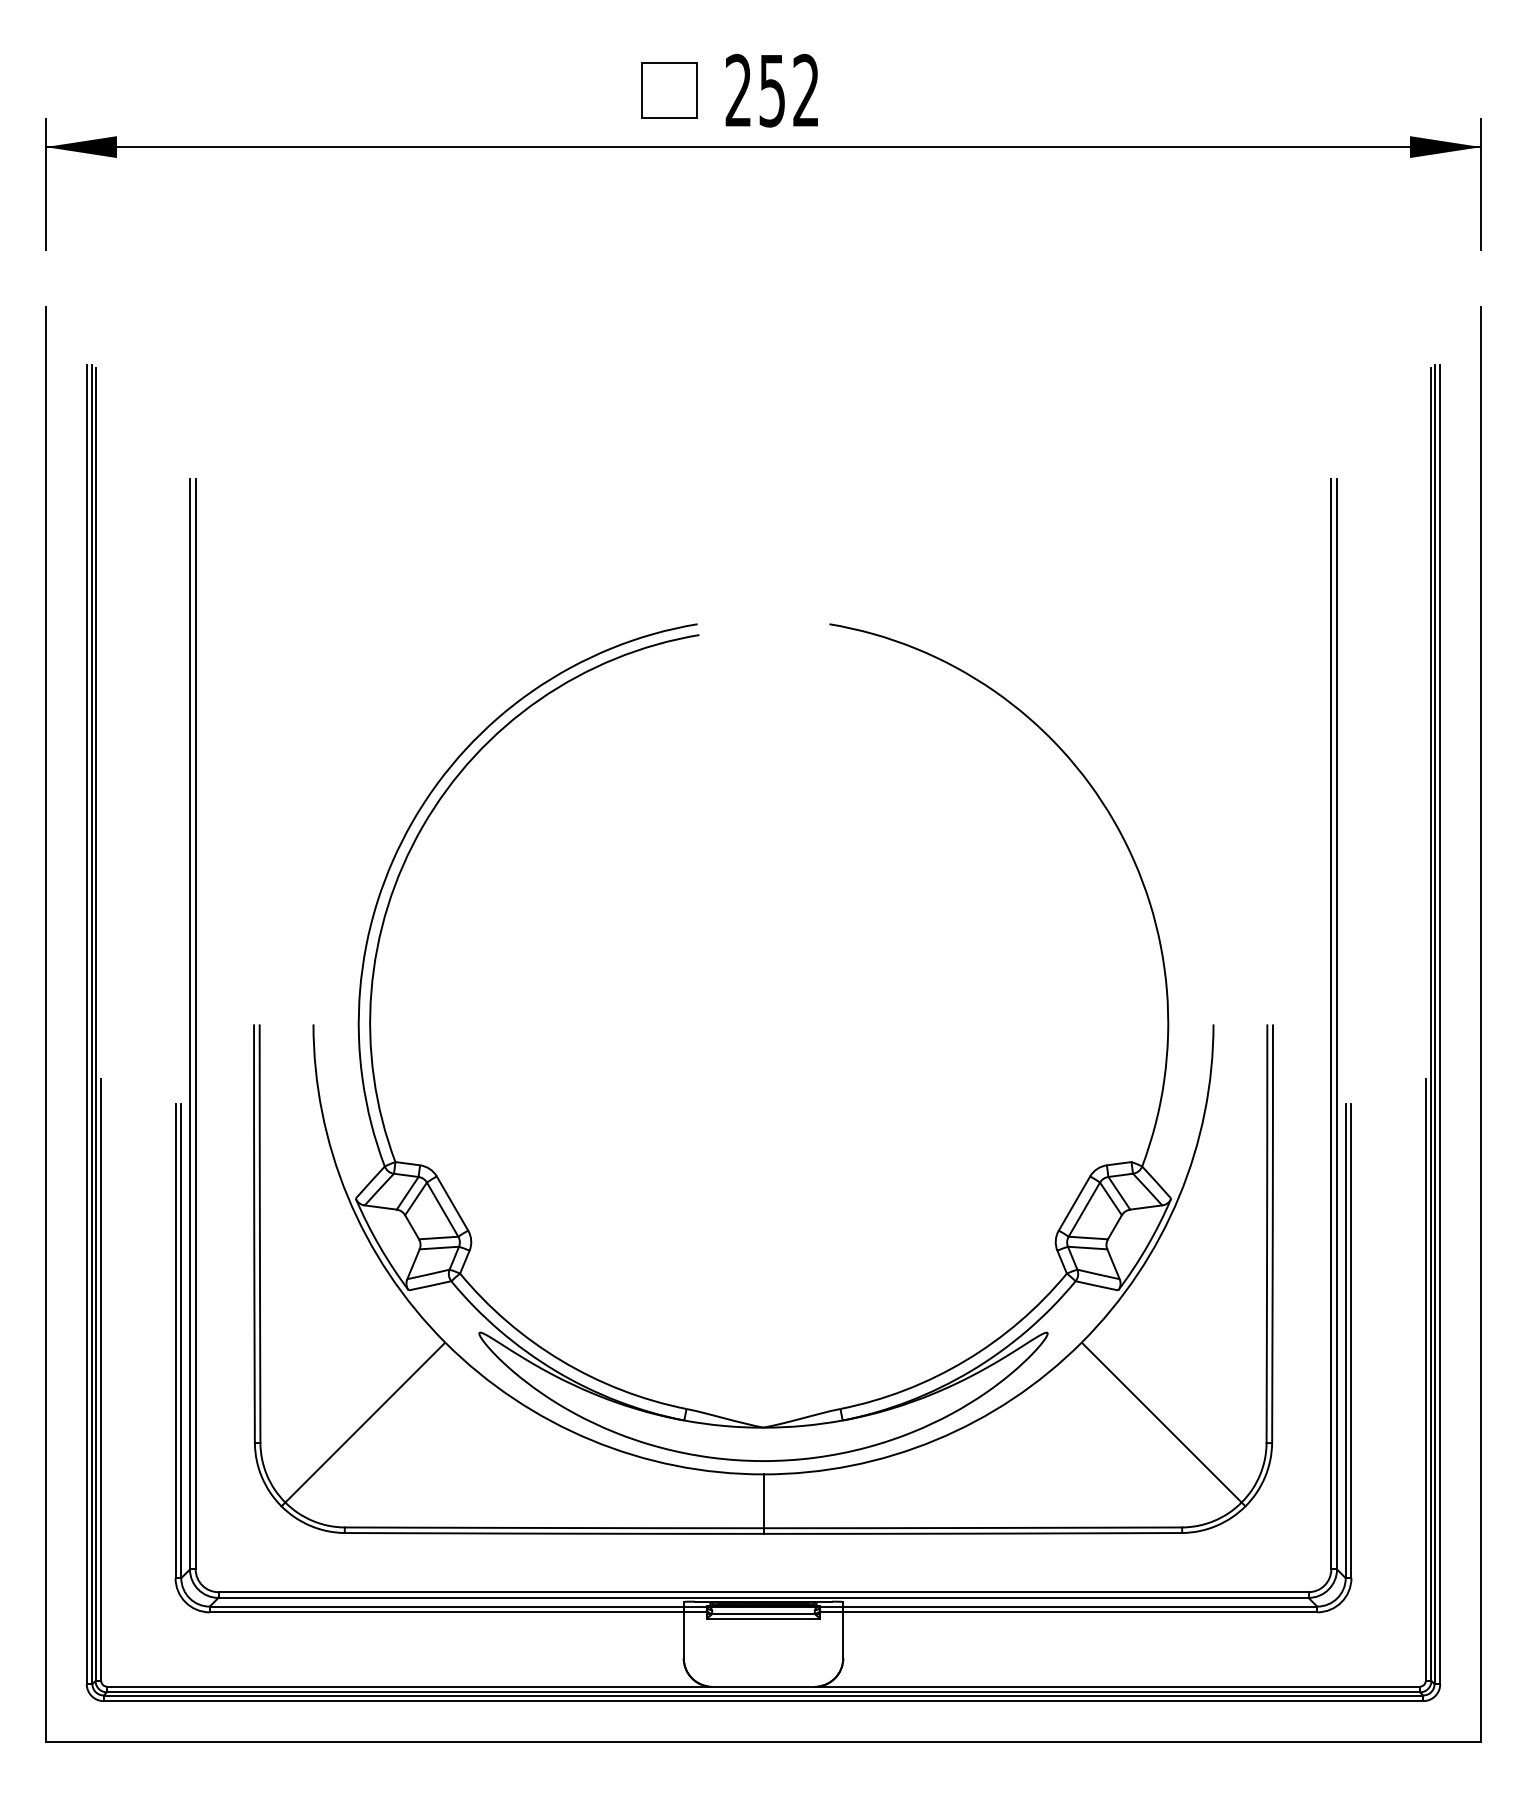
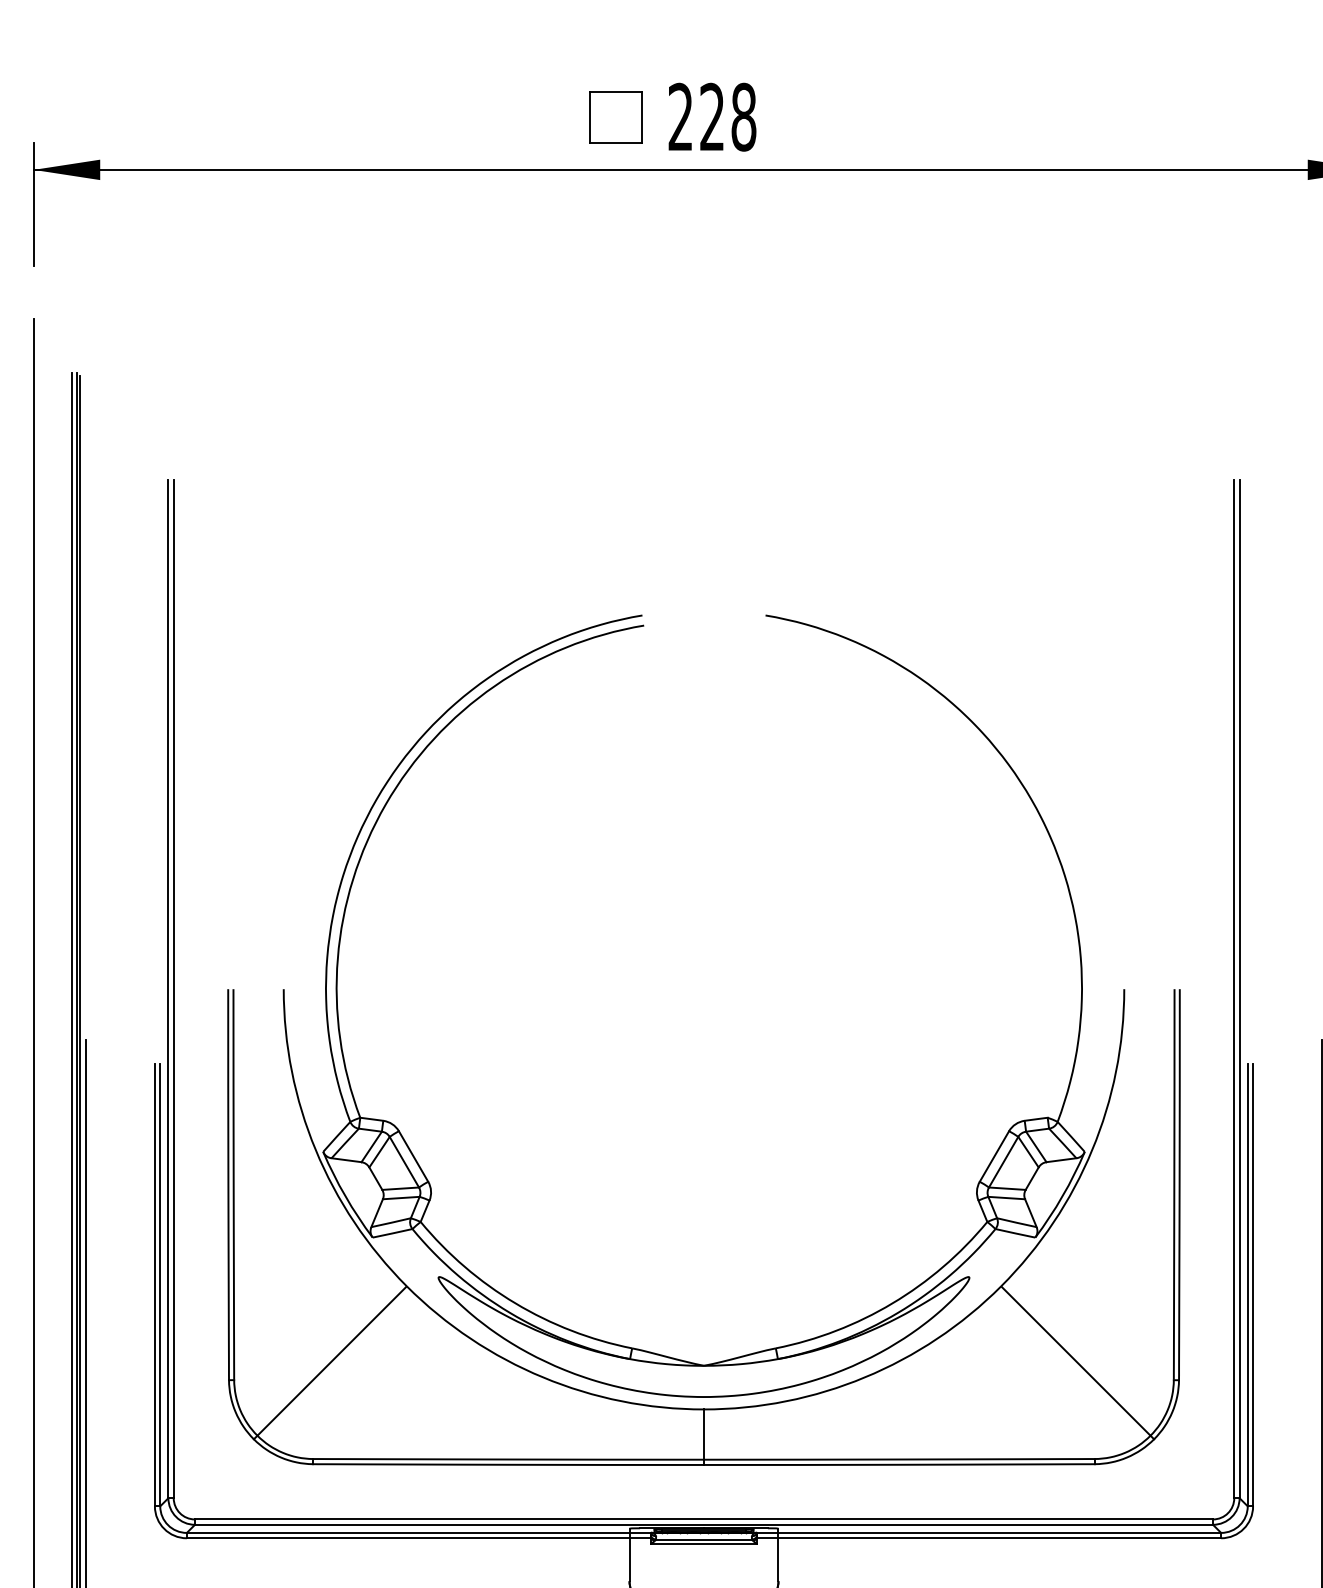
text: (789, 90) -> (728, 117), 252 -> 228

